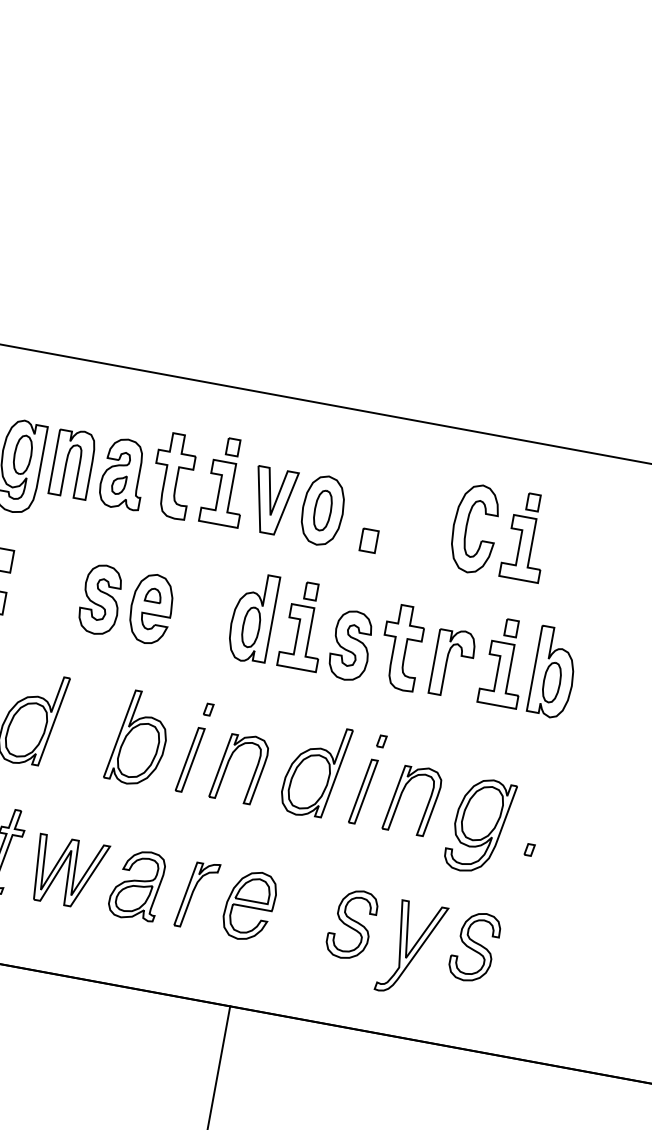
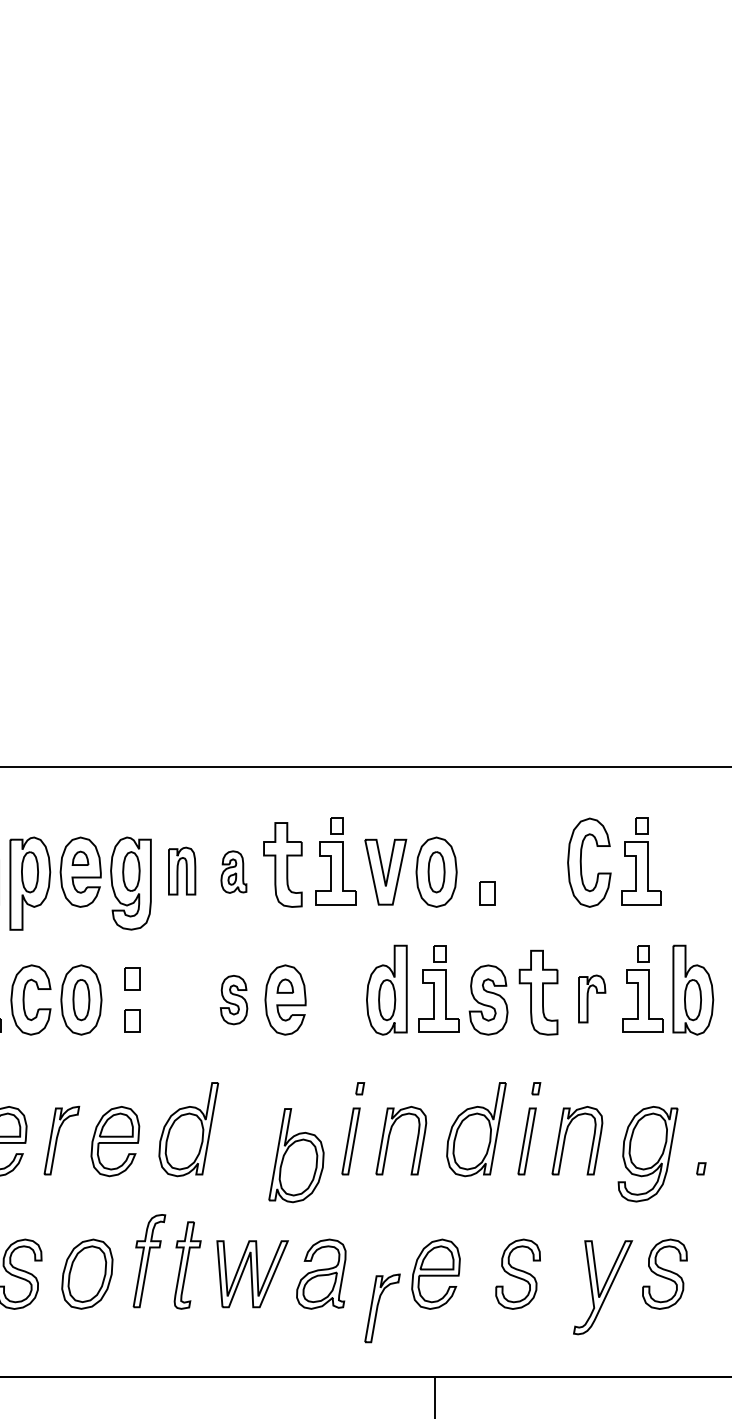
part: (72, 462) -> (181, 870), size x0.7
part: (123, 473) -> (233, 871), size x0.6
part: (100, 599) -> (233, 999), size x0.7
part: (452, 662) -> (591, 998), size x0.7
part: (138, 738) -> (296, 1155), moved
part: (197, 895) -> (382, 1308), moved
part: (351, 923) -> (517, 1273), moved

